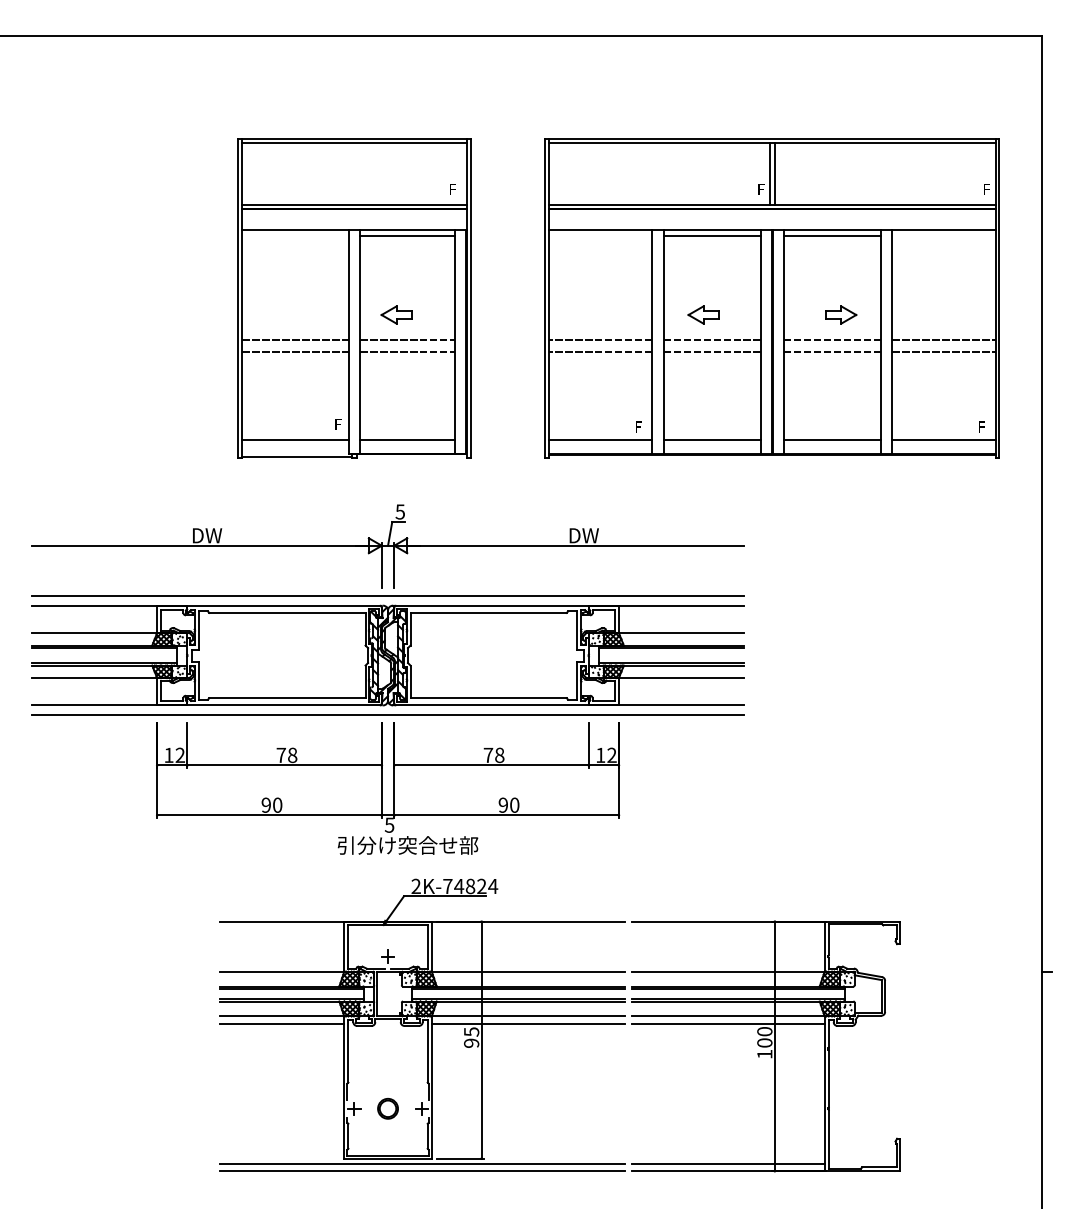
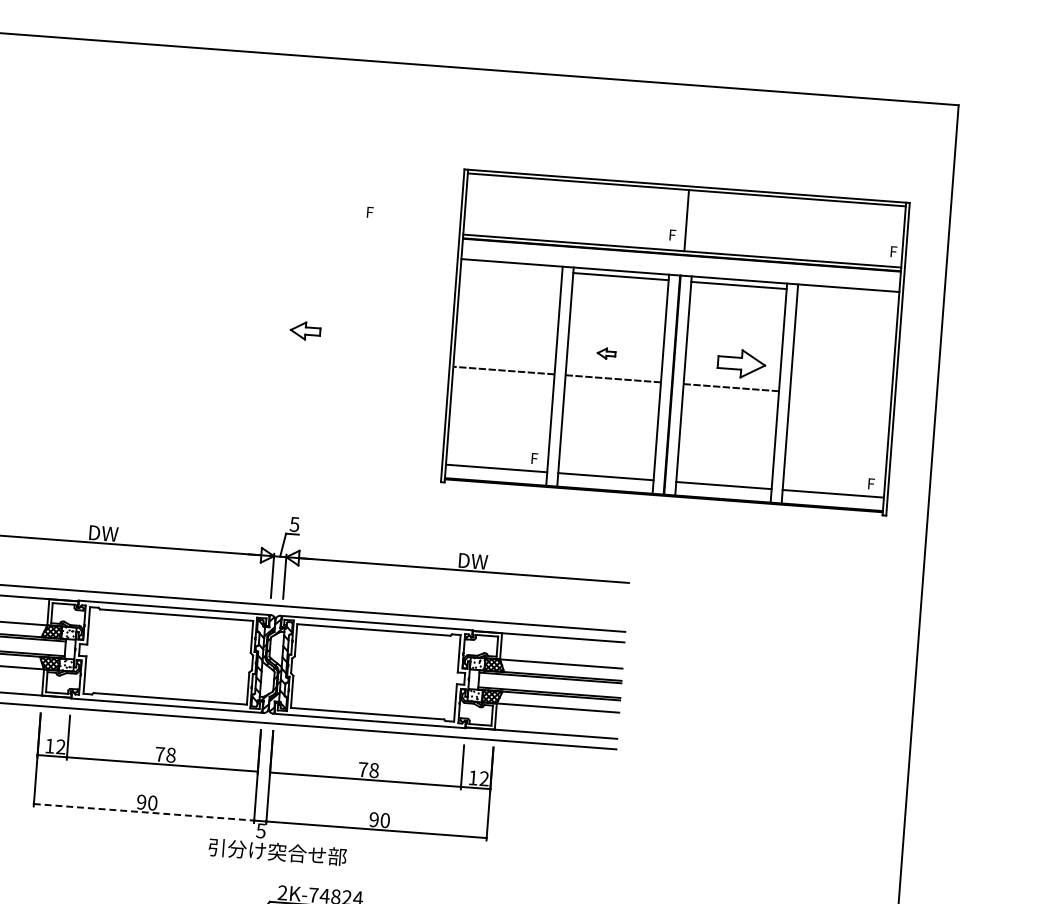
line: (770, 173) -> (682, 219), removed
part: (354, 298) -> (265, 311), removed
part: (703, 314) -> (606, 353), size x0.6
part: (841, 314) -> (741, 363), size x1.6
line: (943, 339) -> (840, 395), removed
line: (600, 352) -> (502, 382), removed
line: (711, 352) -> (611, 391), removed
line: (832, 352) -> (730, 399), removed
line: (943, 352) -> (839, 408), removed
line: (270, 815) -> (145, 812), solid -> dashed

